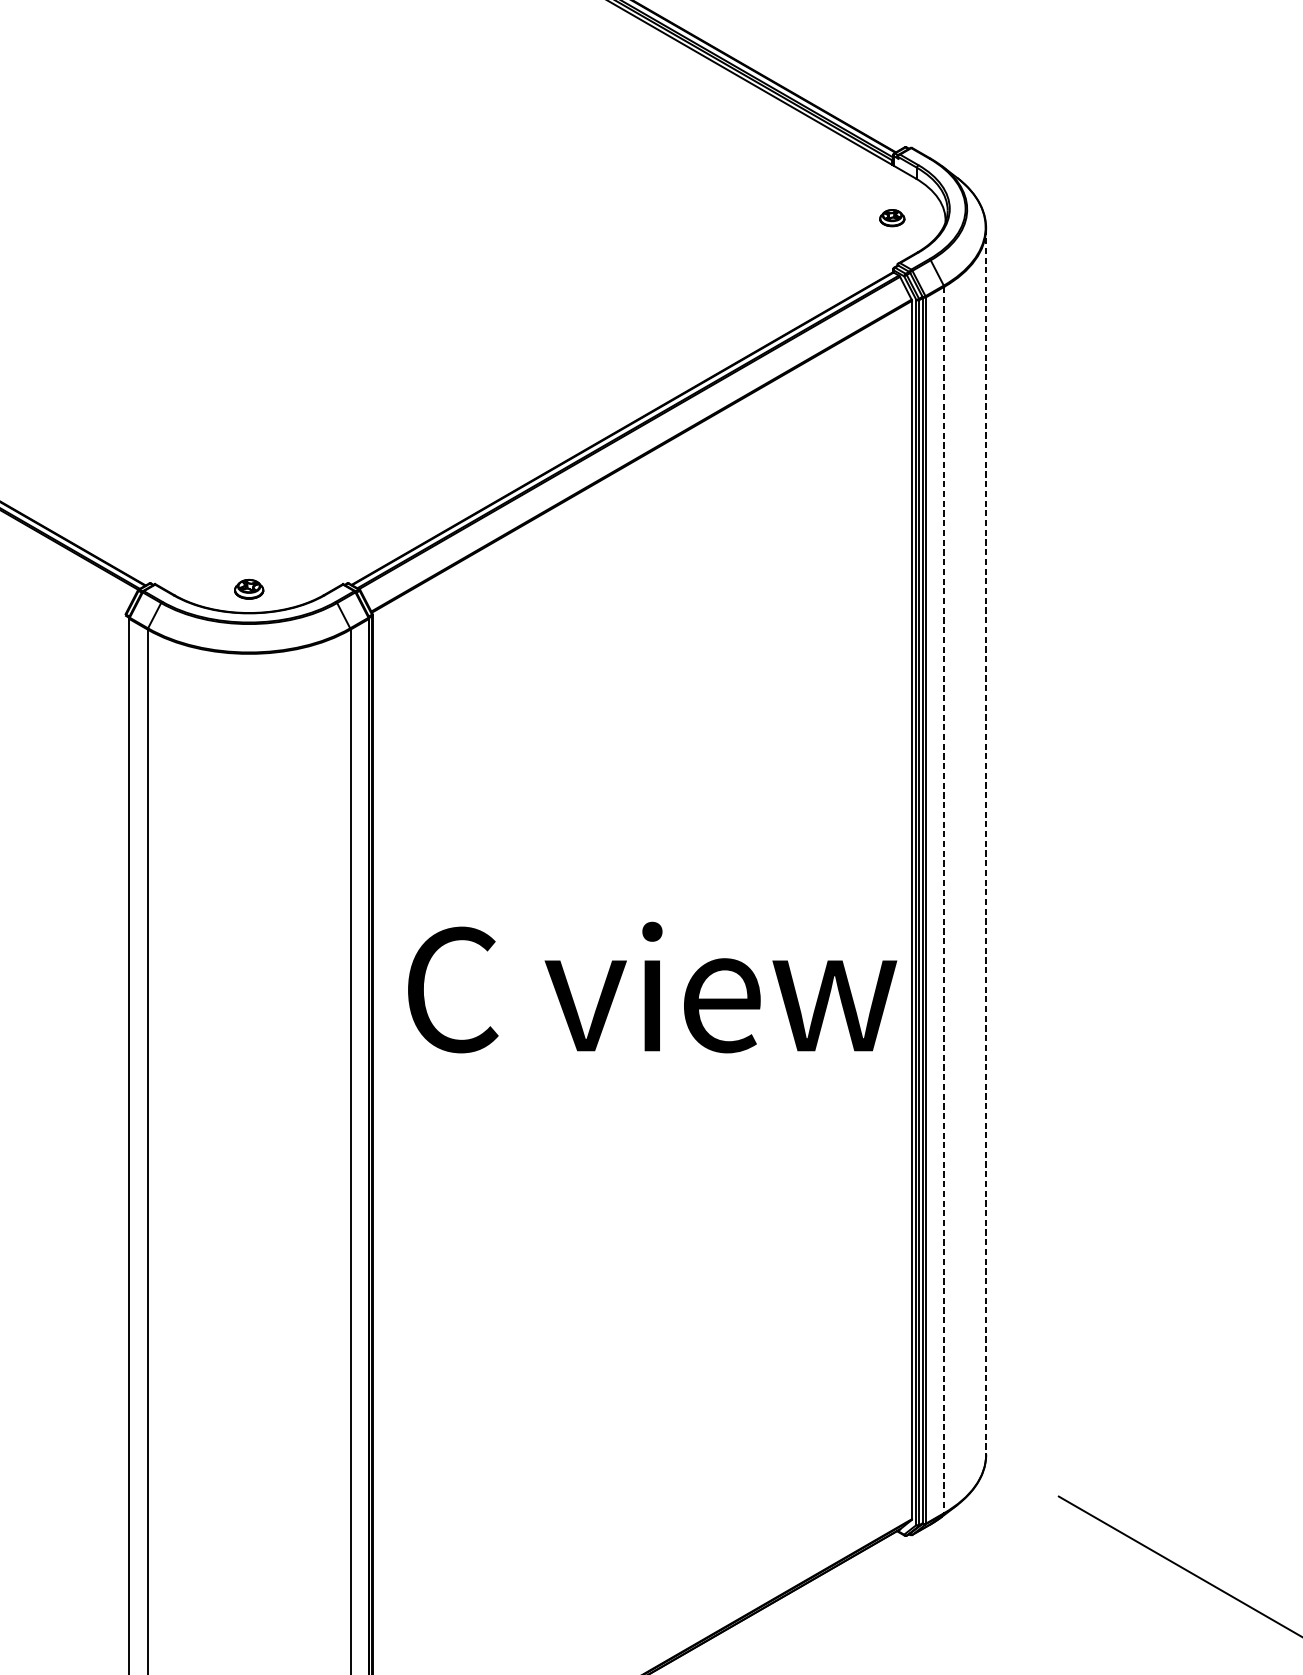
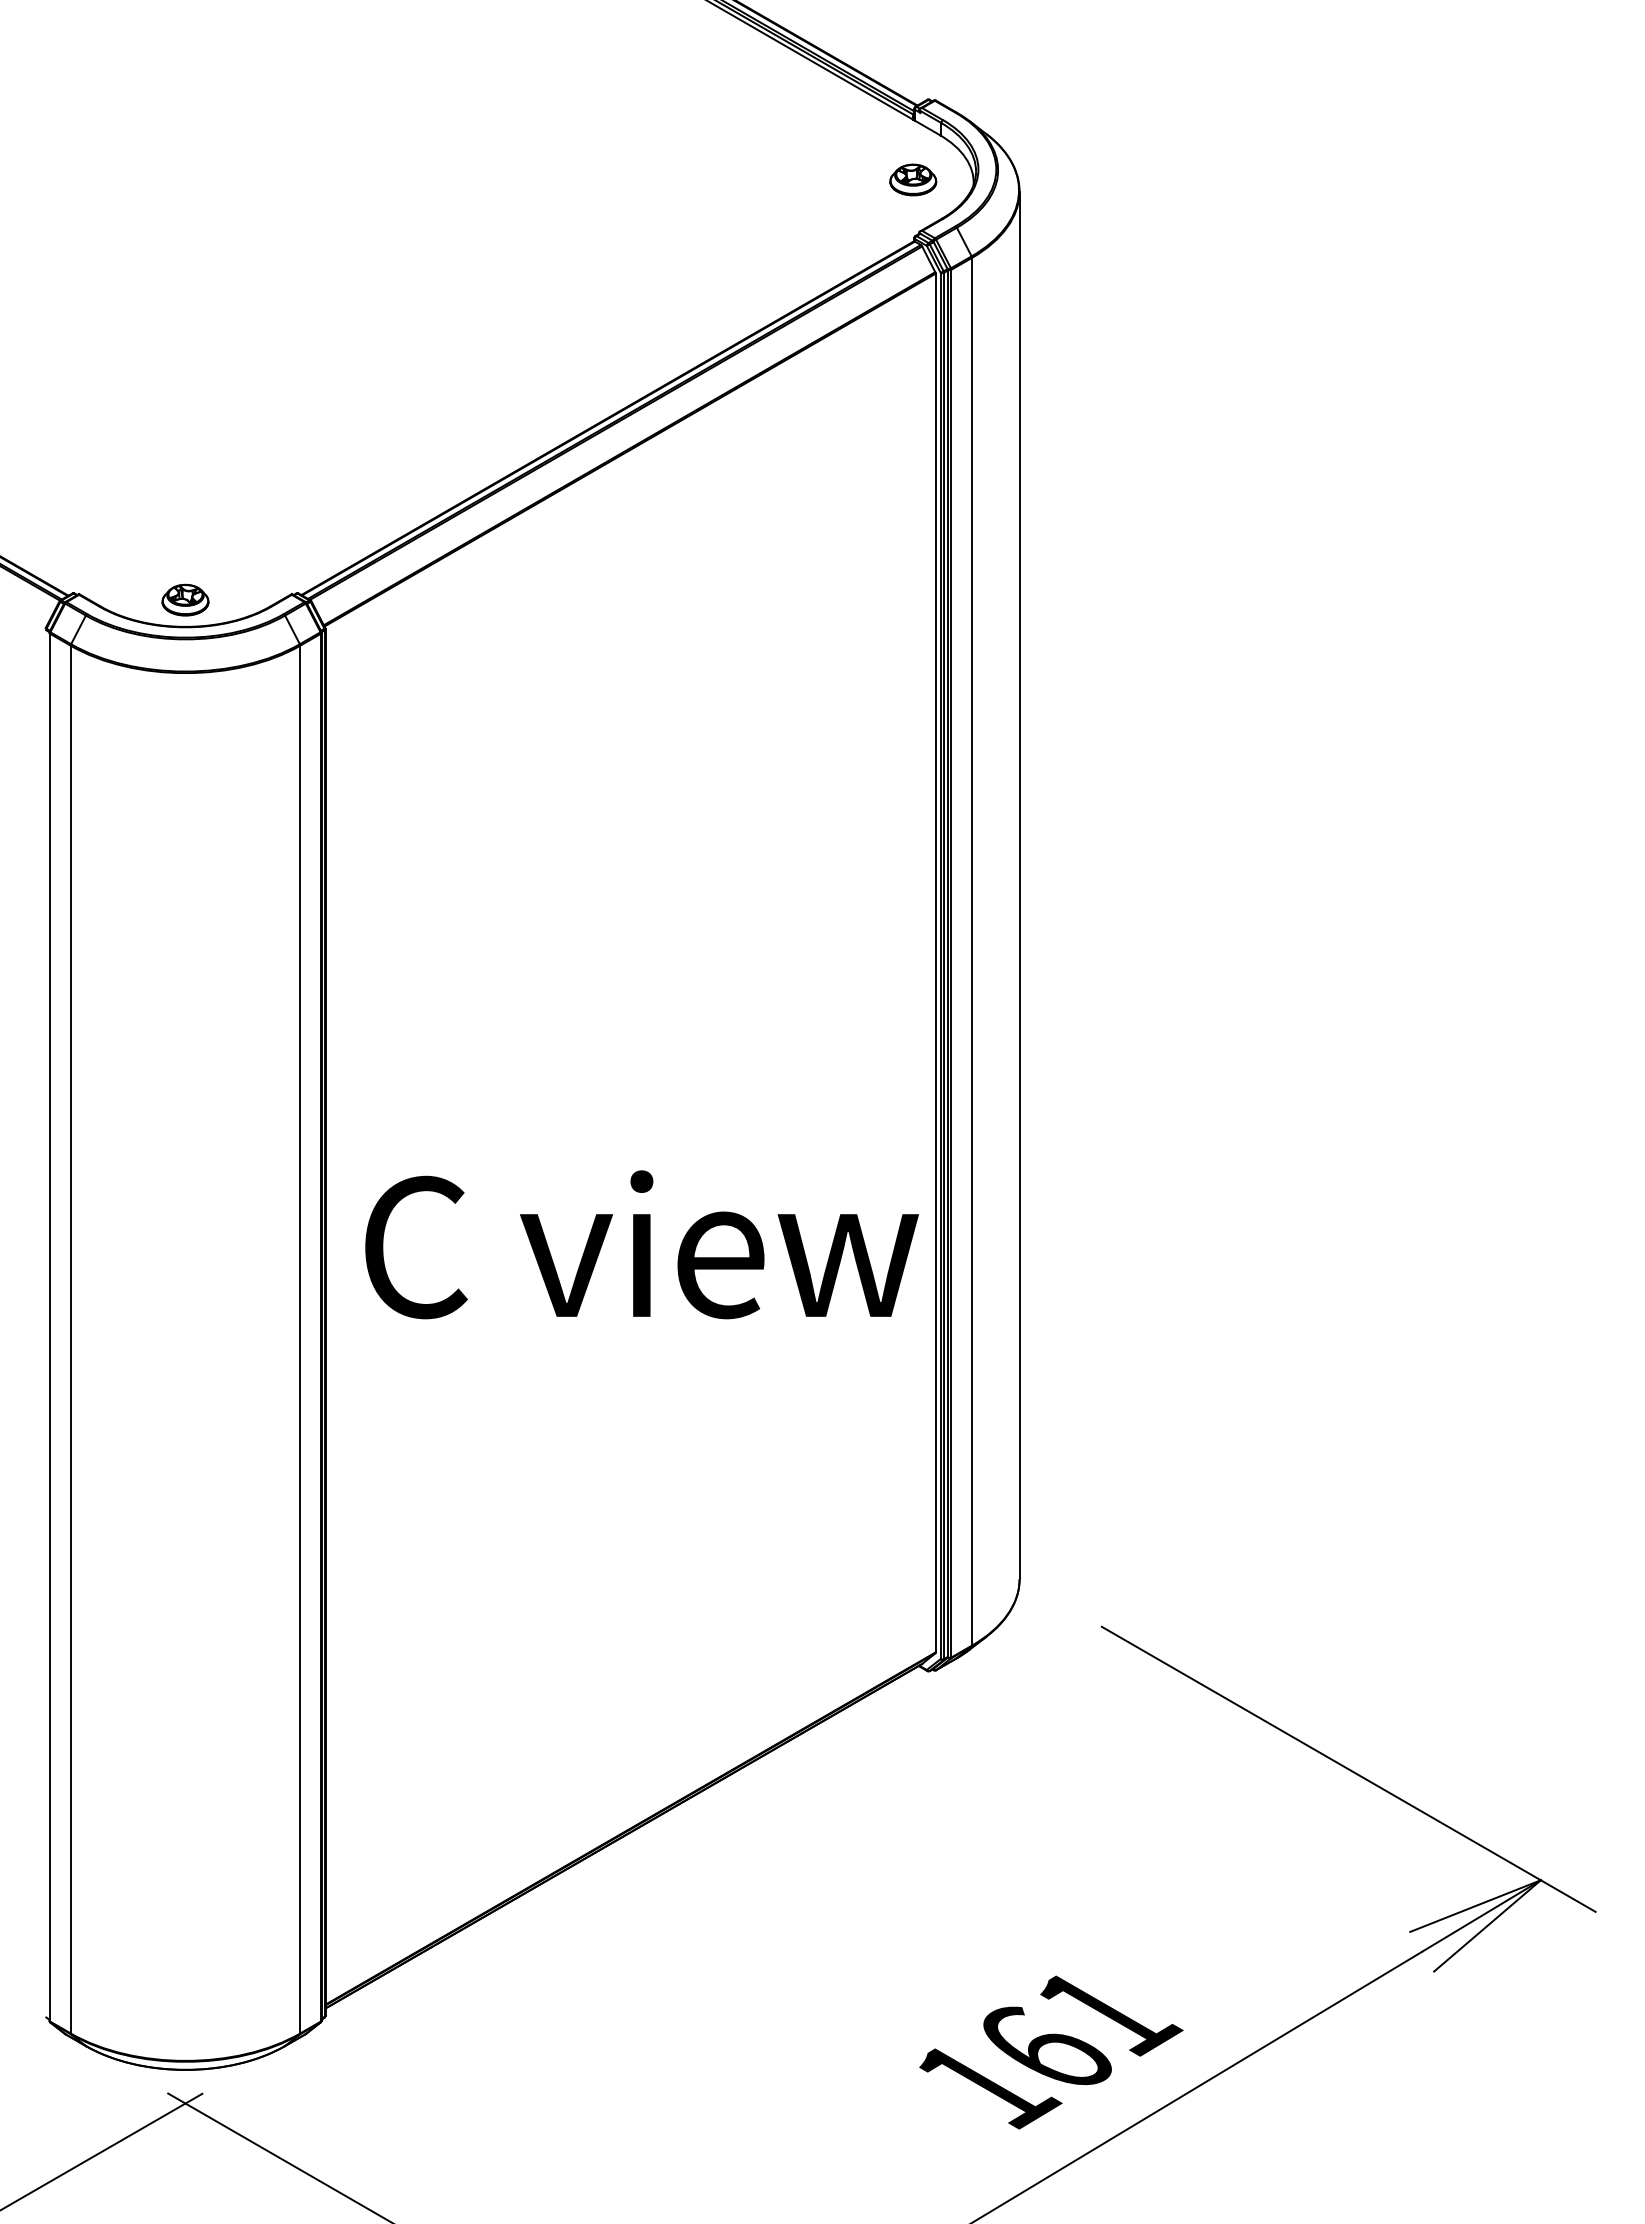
part: (892, 217) -> (913, 179), size x1.67
part: (249, 588) -> (185, 599), size x1.43
line: (986, 841) -> (1019, 885), dashed -> solid
line: (944, 899) -> (972, 951), dashed -> solid
text: (652, 987) -> (641, 1244), moved

